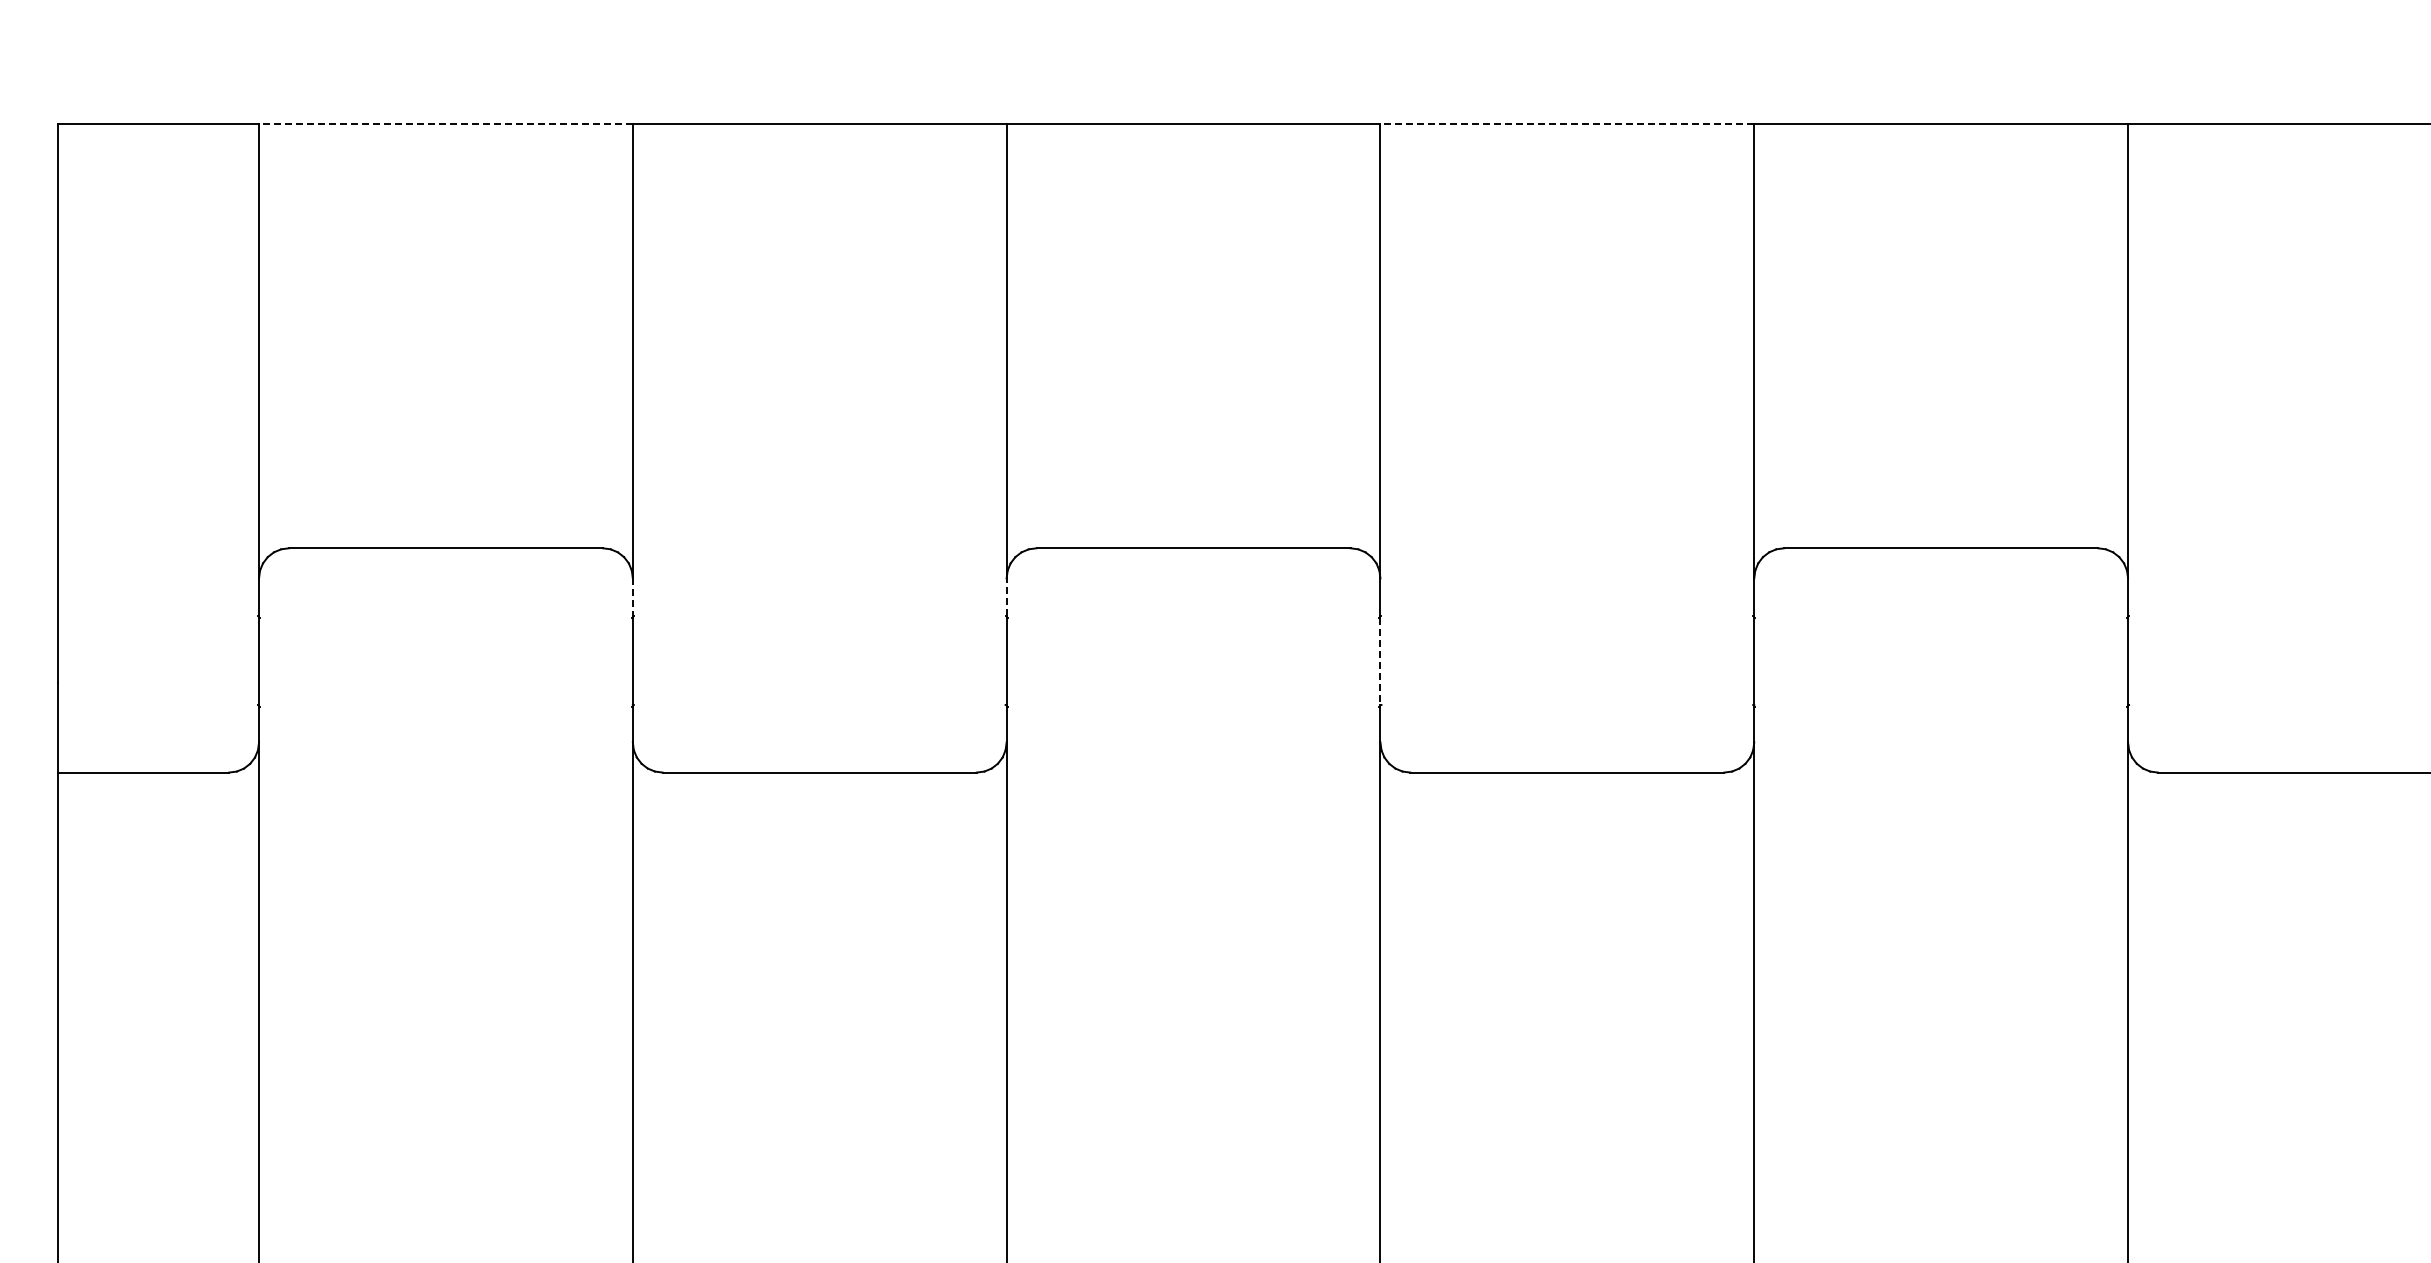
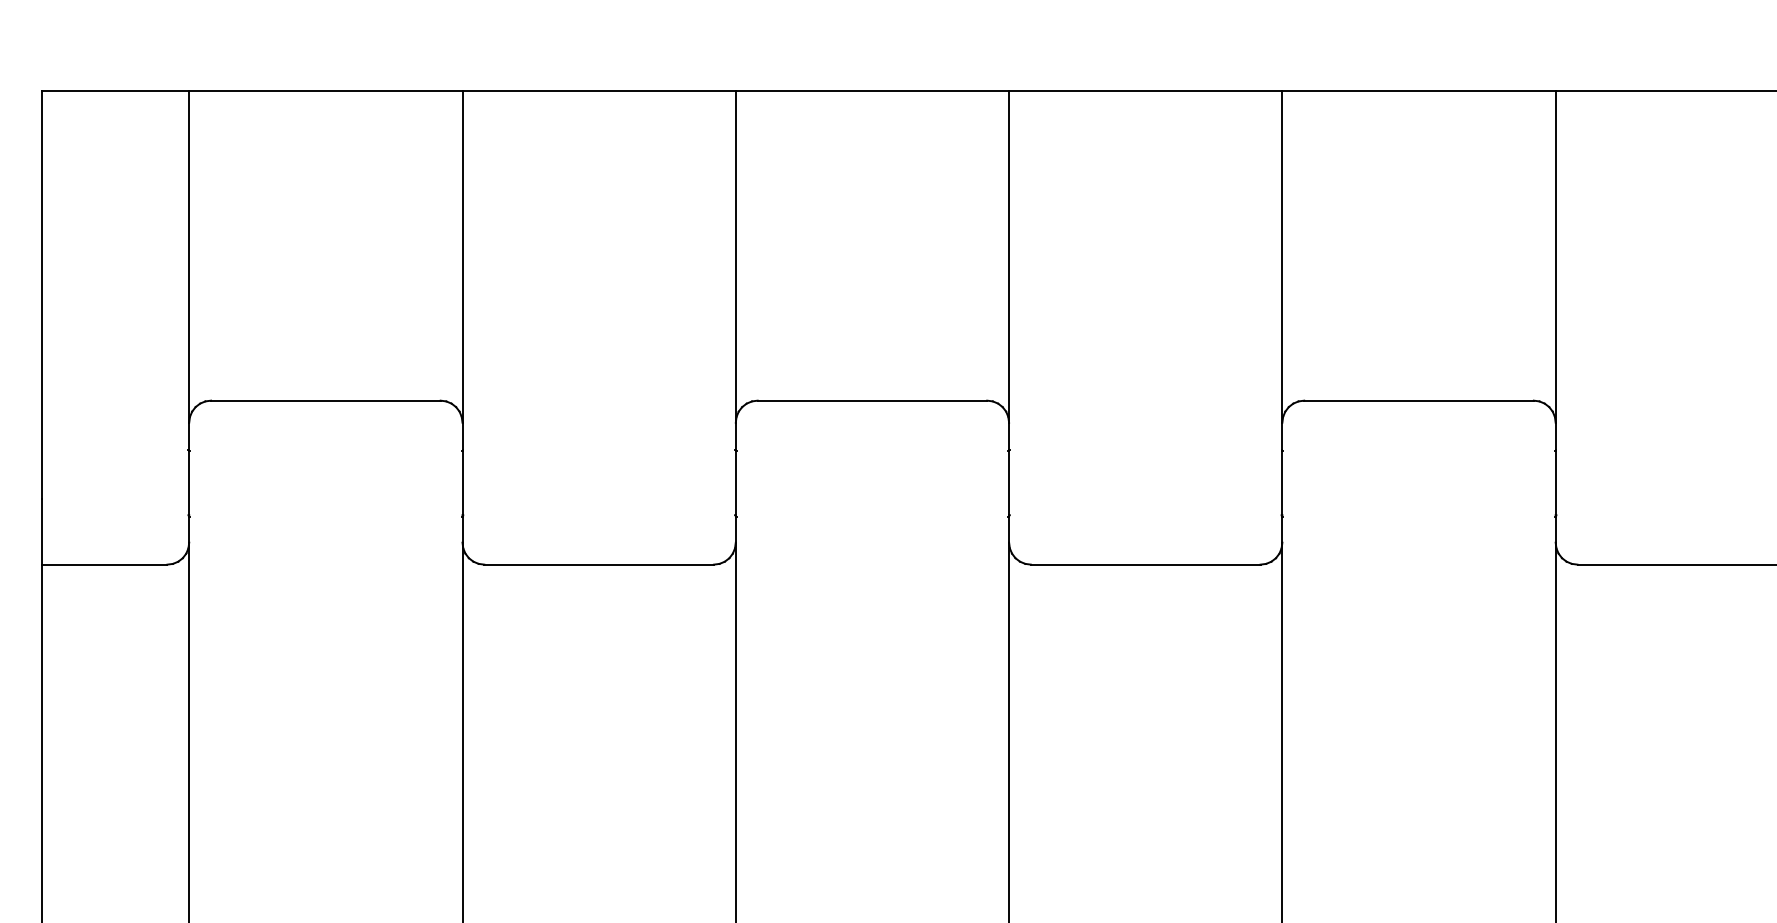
line: (445, 124) -> (325, 90), dashed -> solid
line: (1567, 124) -> (1145, 90), dashed -> solid
line: (632, 596) -> (462, 435), dashed -> solid
line: (1006, 596) -> (735, 435), dashed -> solid
line: (1380, 661) -> (1009, 483), dashed -> solid

